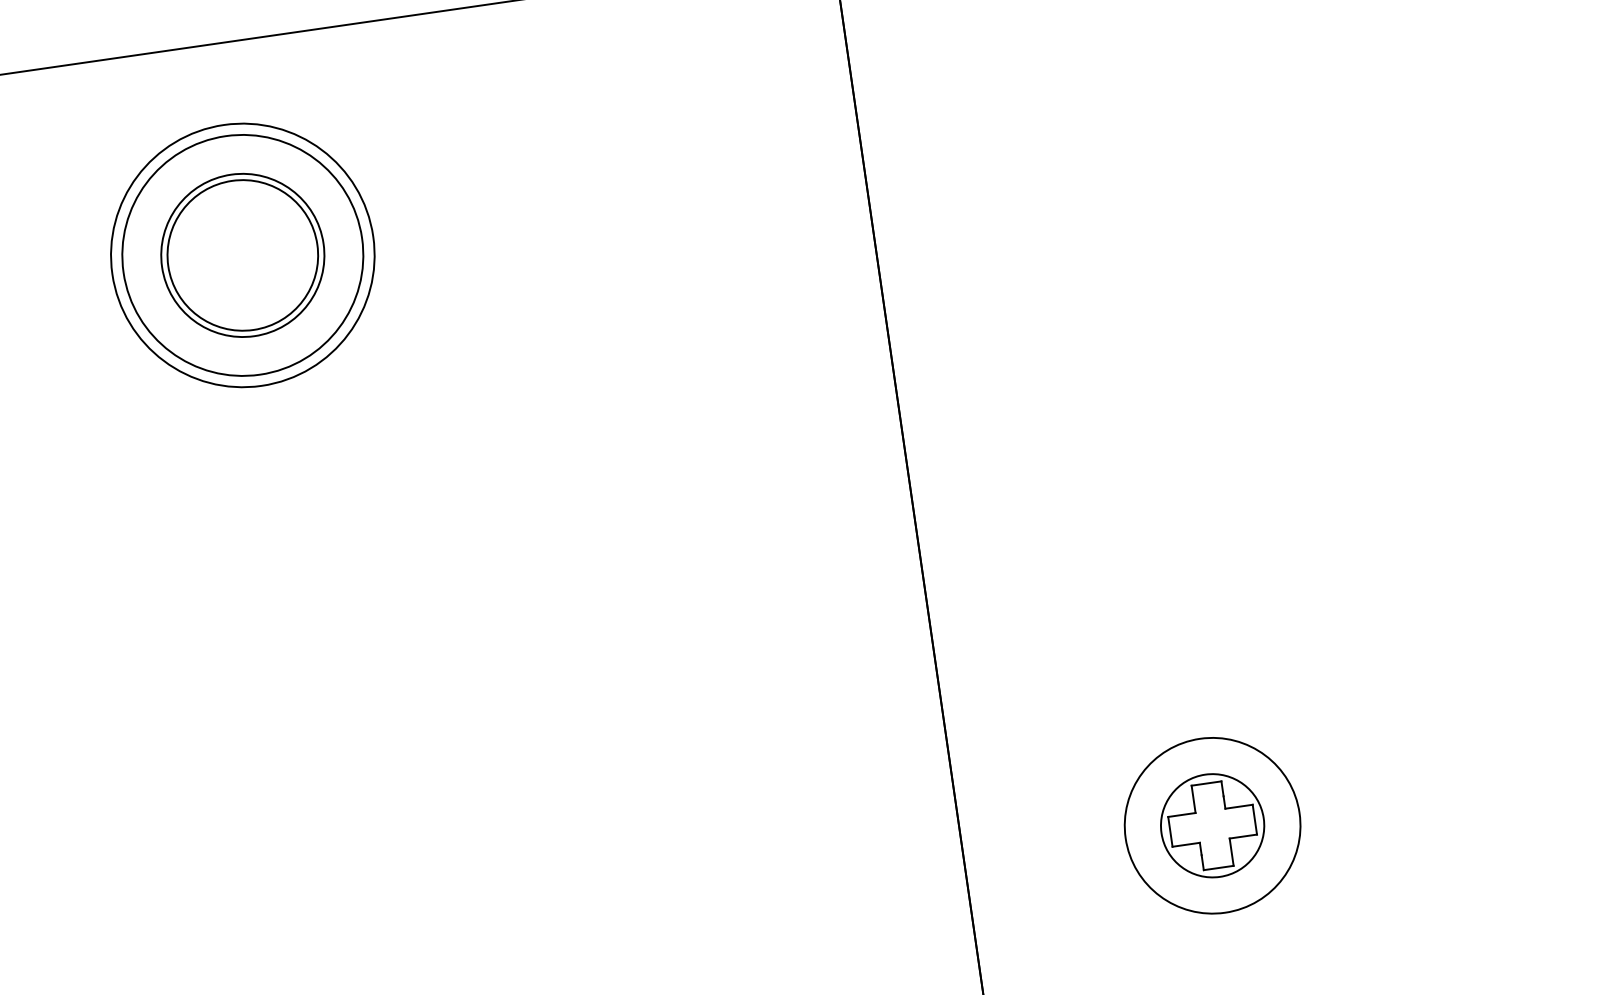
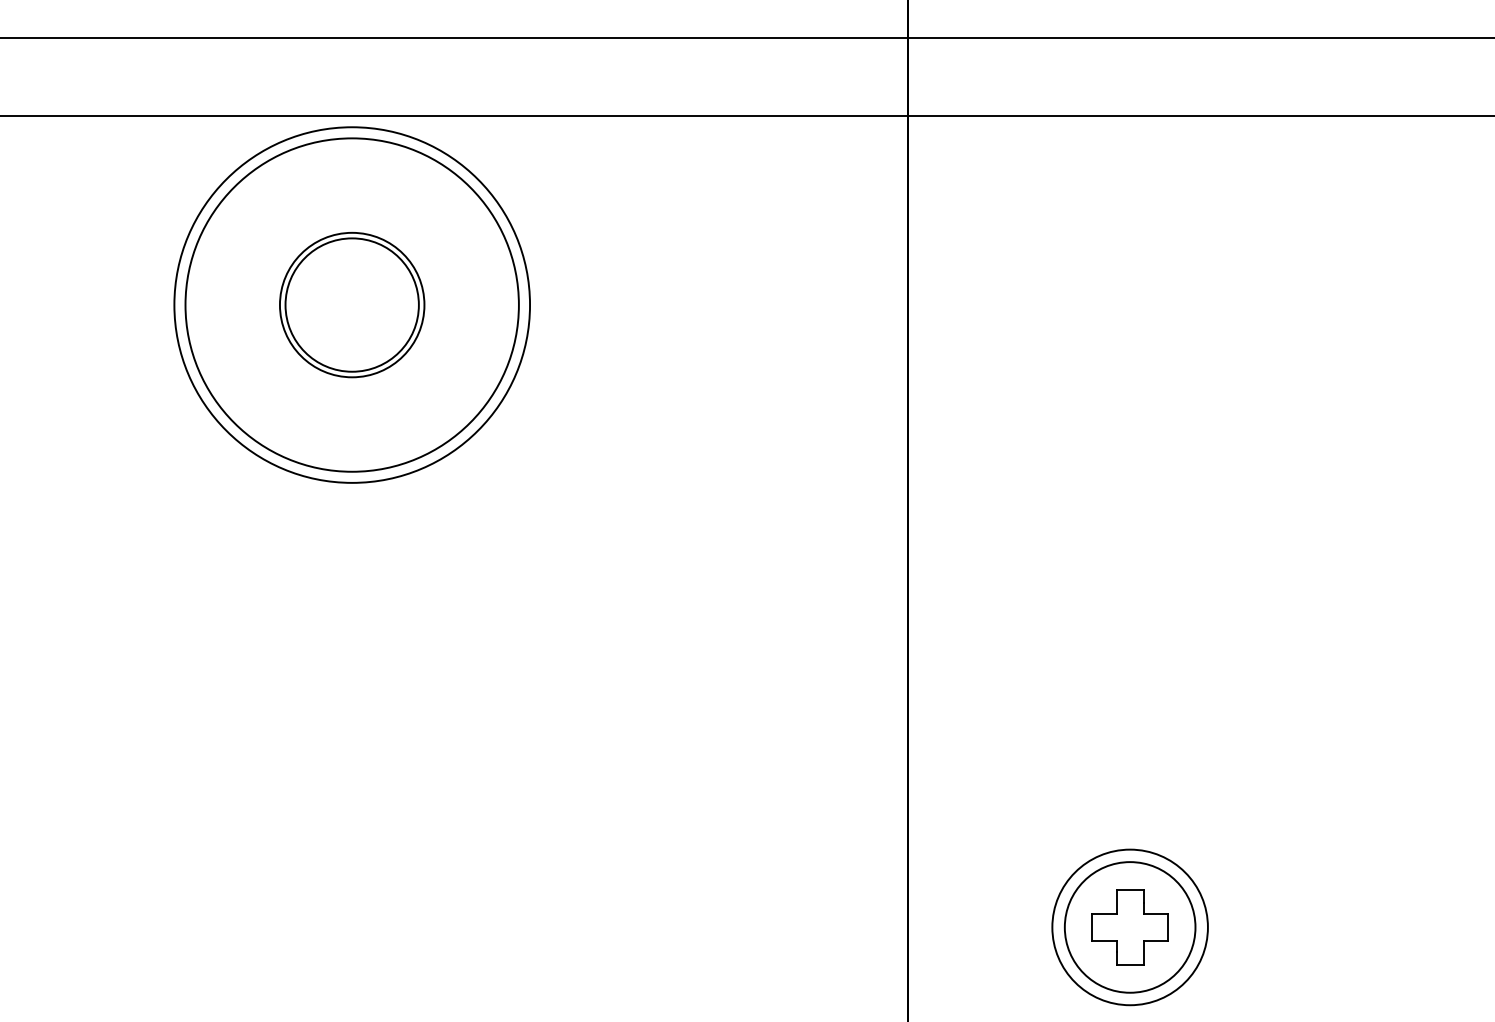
circle: (241, 254) -> (351, 304), size x1.43
circle: (243, 254) -> (352, 304), size x1.67
circle: (1211, 825) -> (1129, 927), size x1.43

